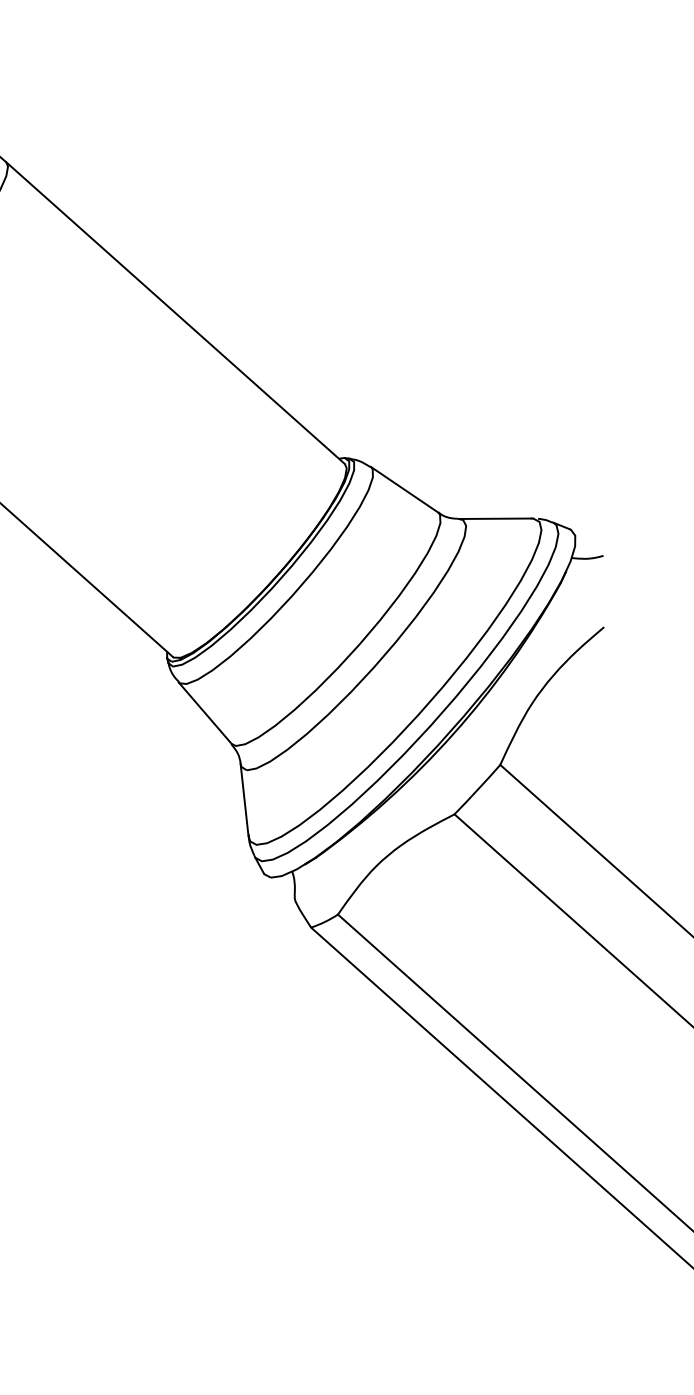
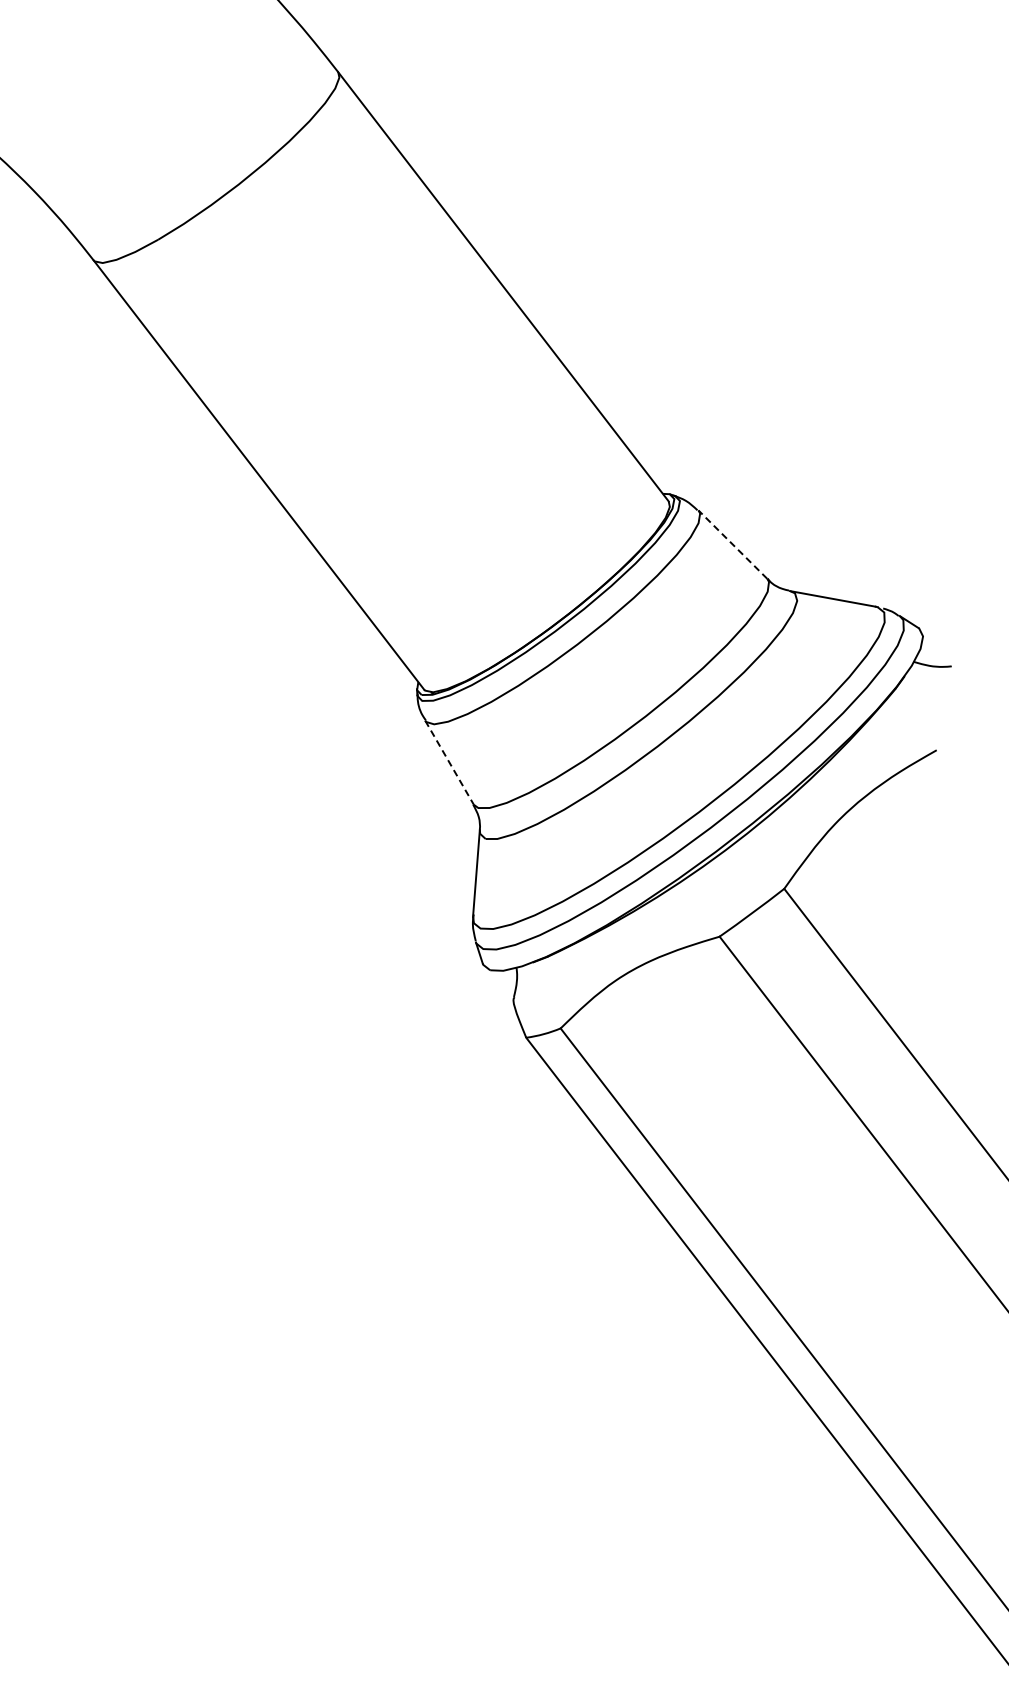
line: (404, 489) -> (732, 544), solid -> dashed
line: (205, 713) -> (449, 762), solid -> dashed

